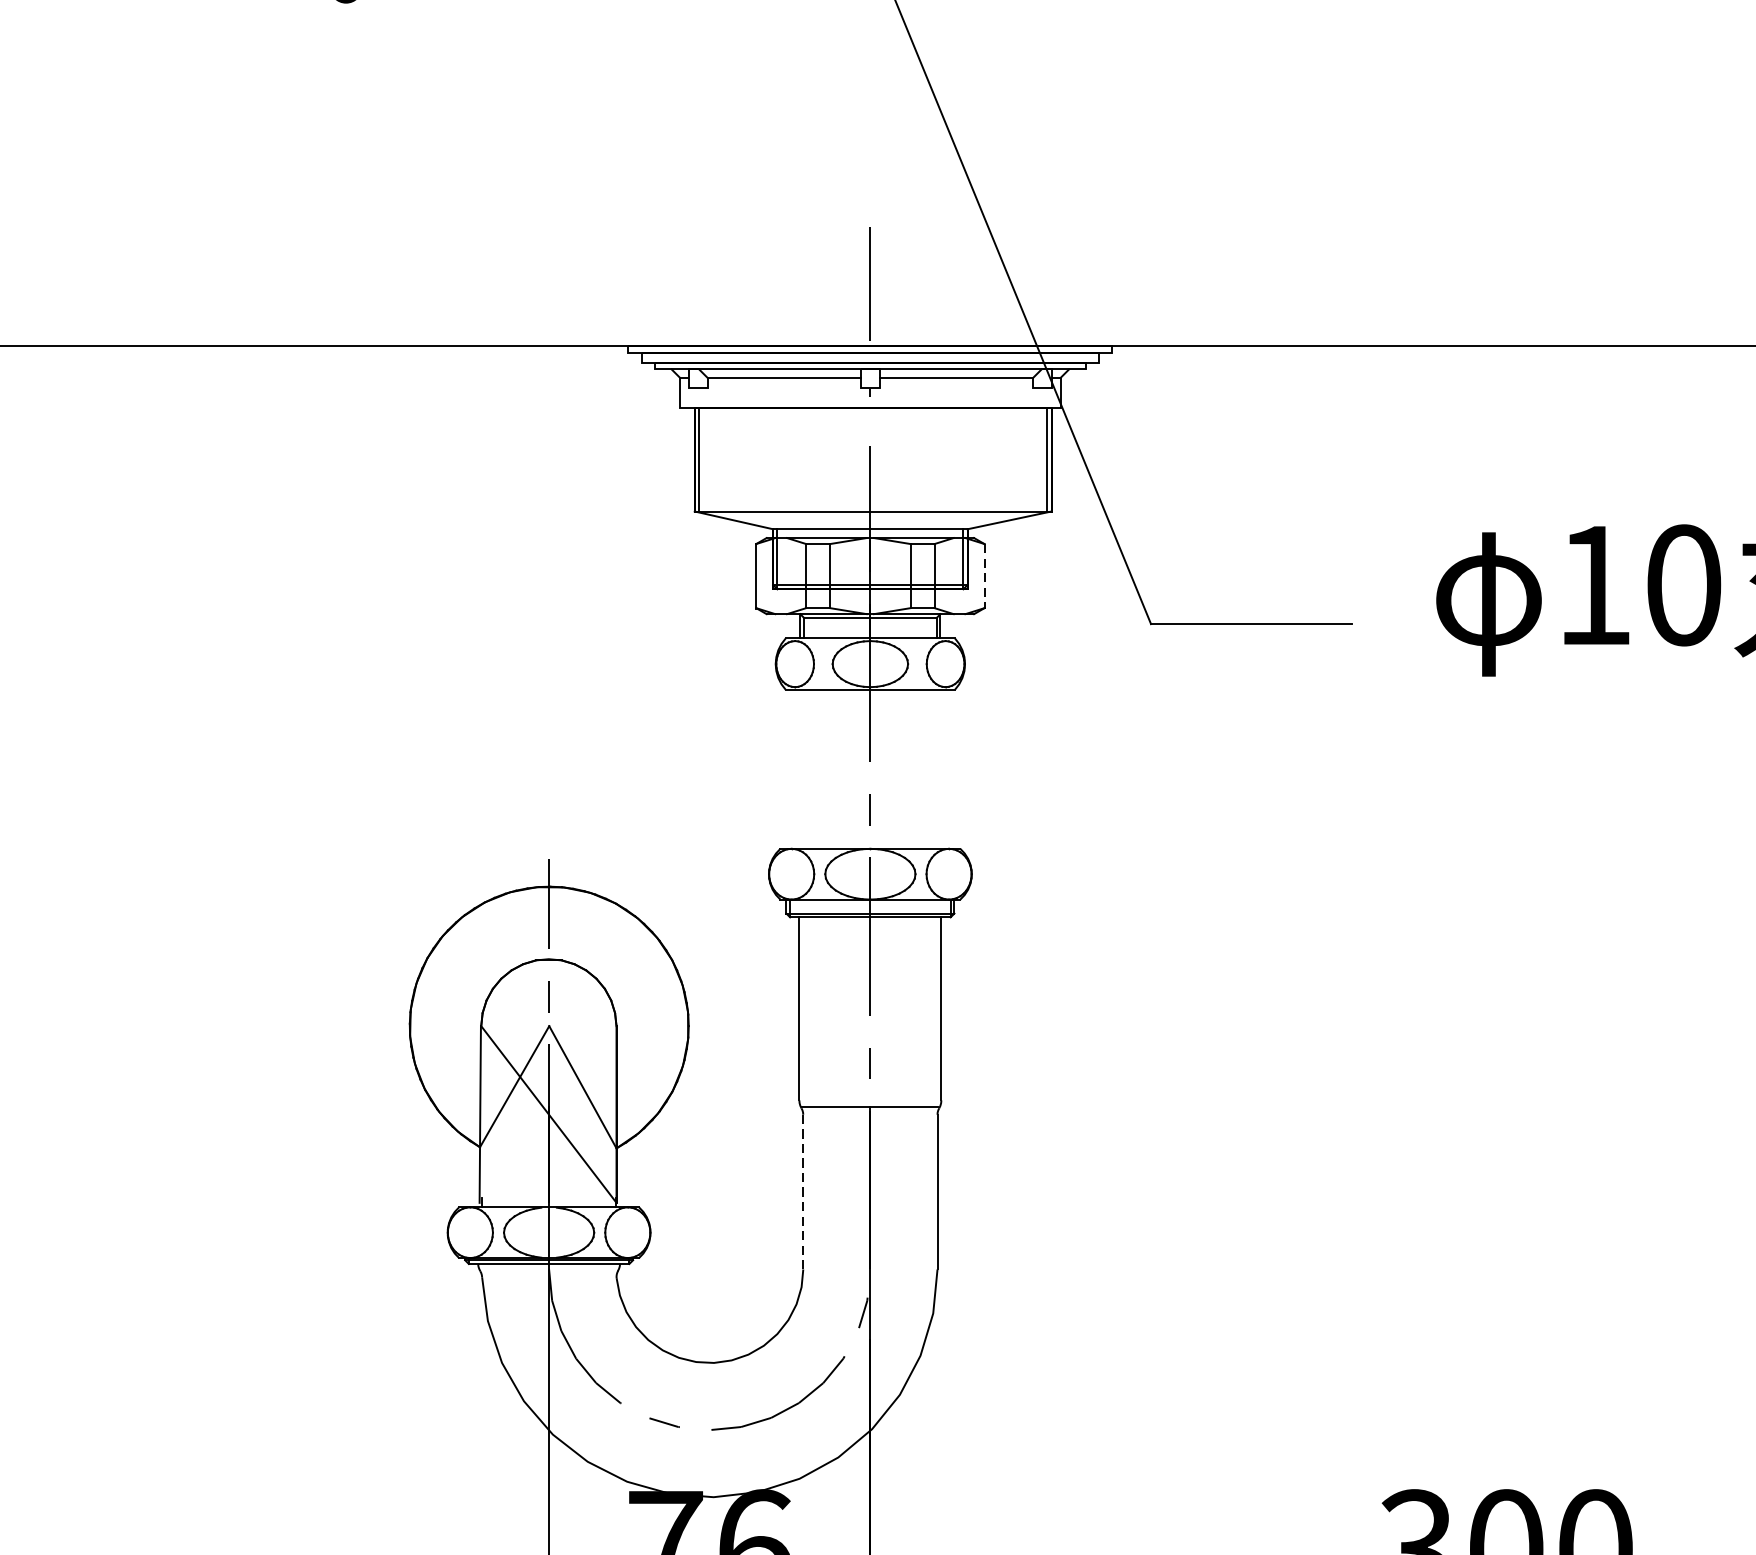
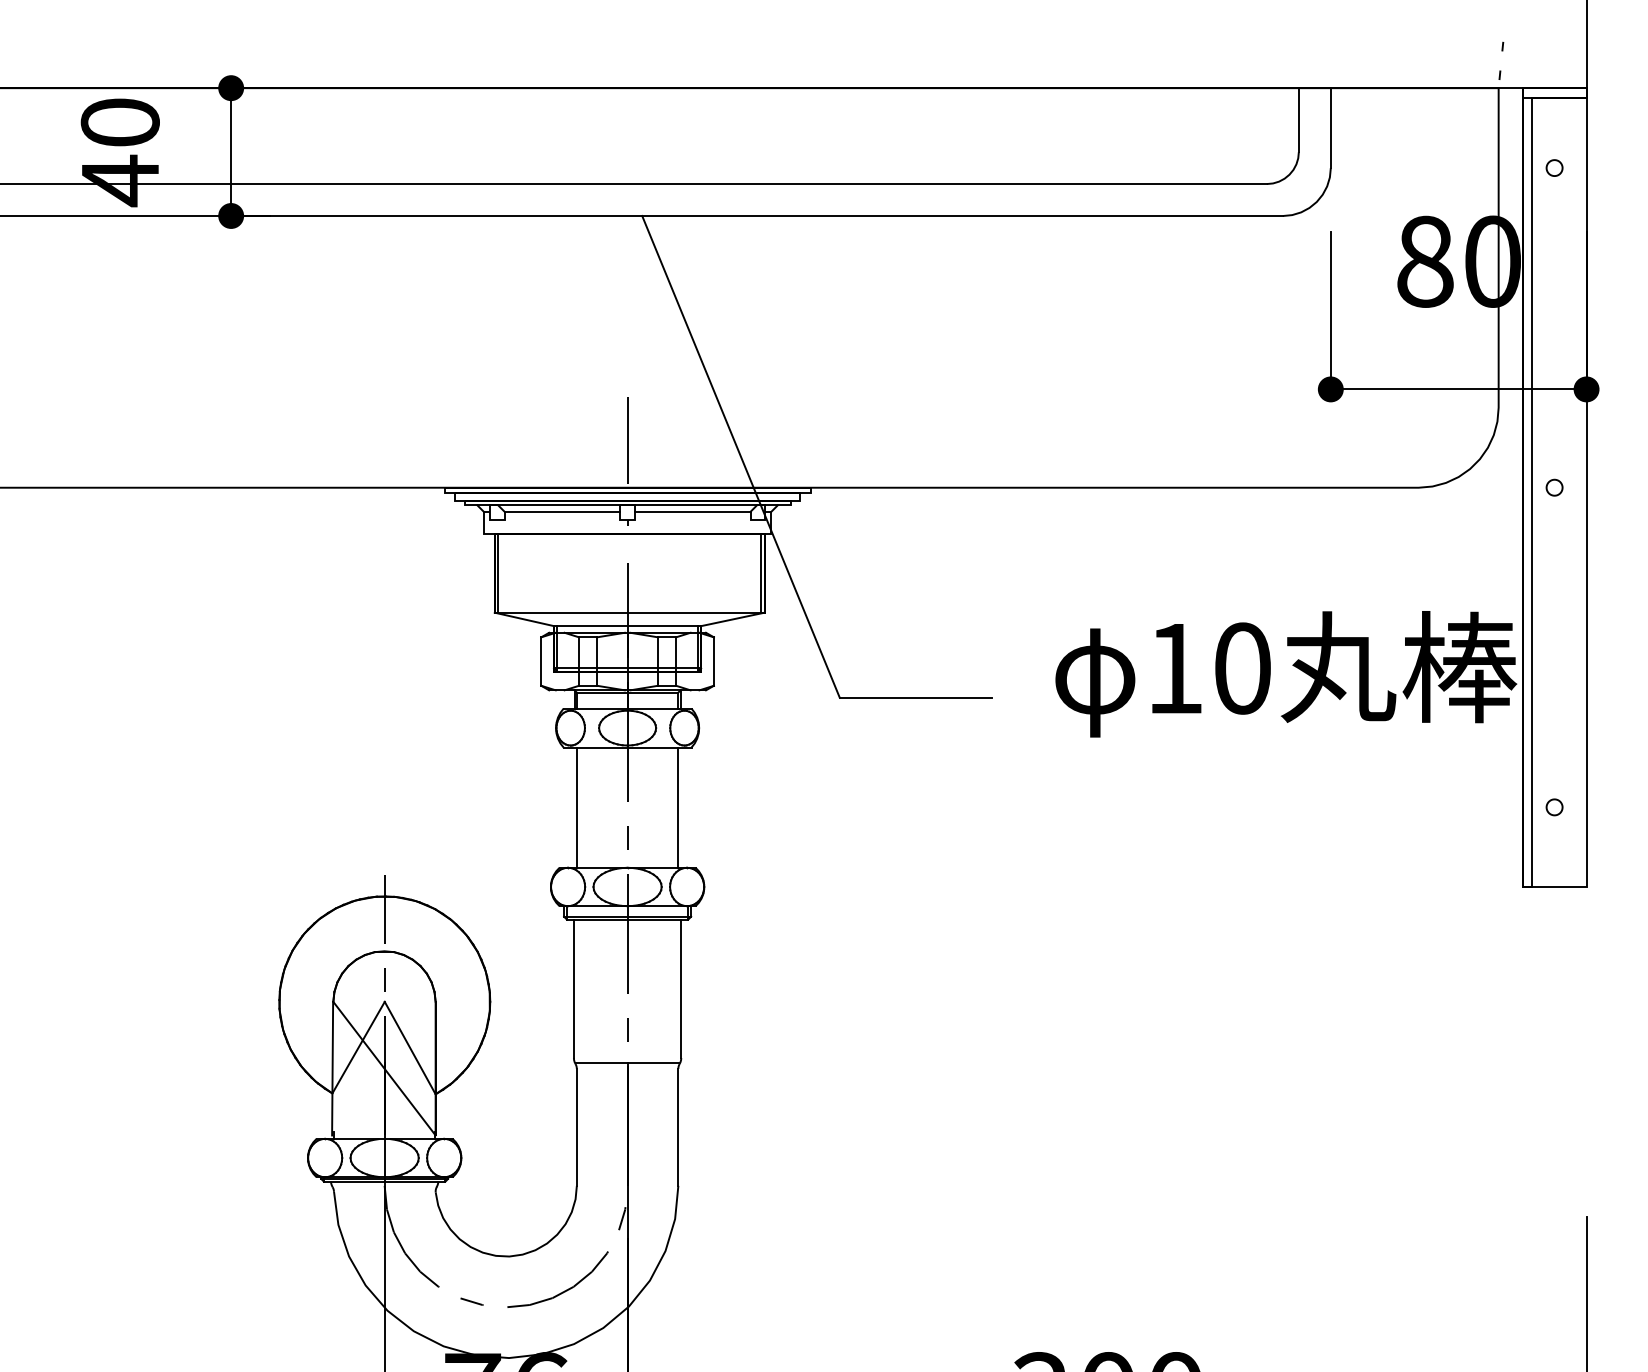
line: (983, 576) -> (713, 661), dashed -> solid
line: (802, 769) -> (576, 807), added
line: (937, 769) -> (678, 807), added
line: (802, 1190) -> (576, 1126), dashed -> solid

